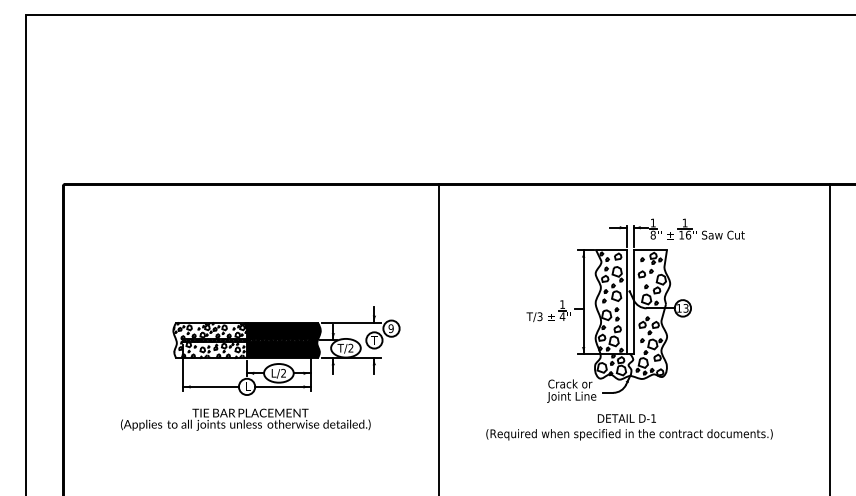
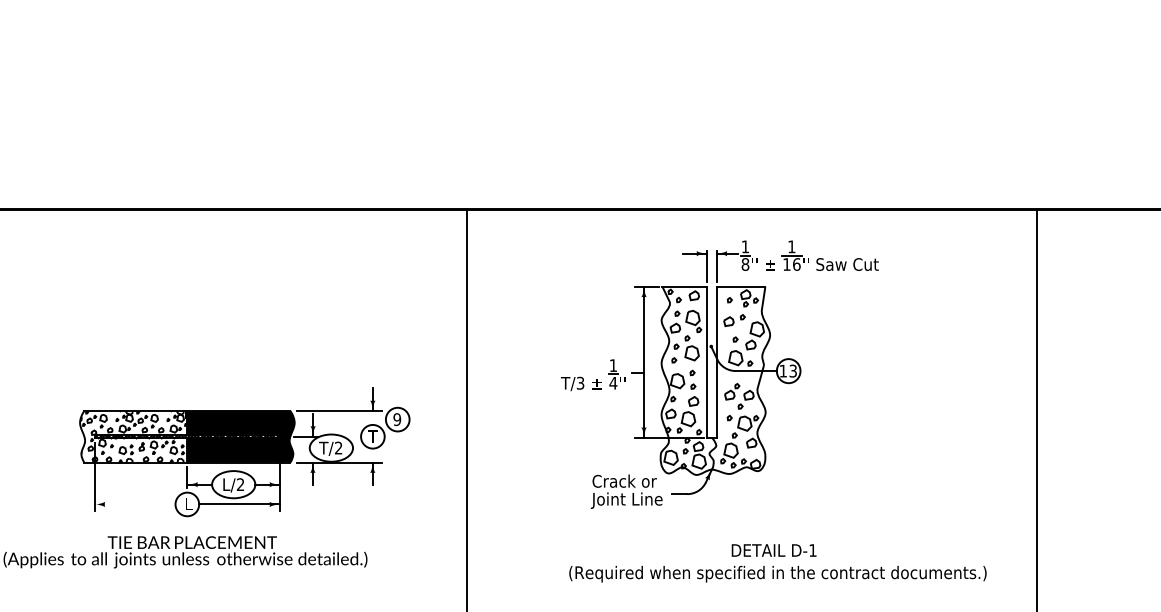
part: (635, 310) -> (719, 374), moved
line: (210, 386) -> (134, 503), removed
text: (629, 427) -> (777, 563), moved

